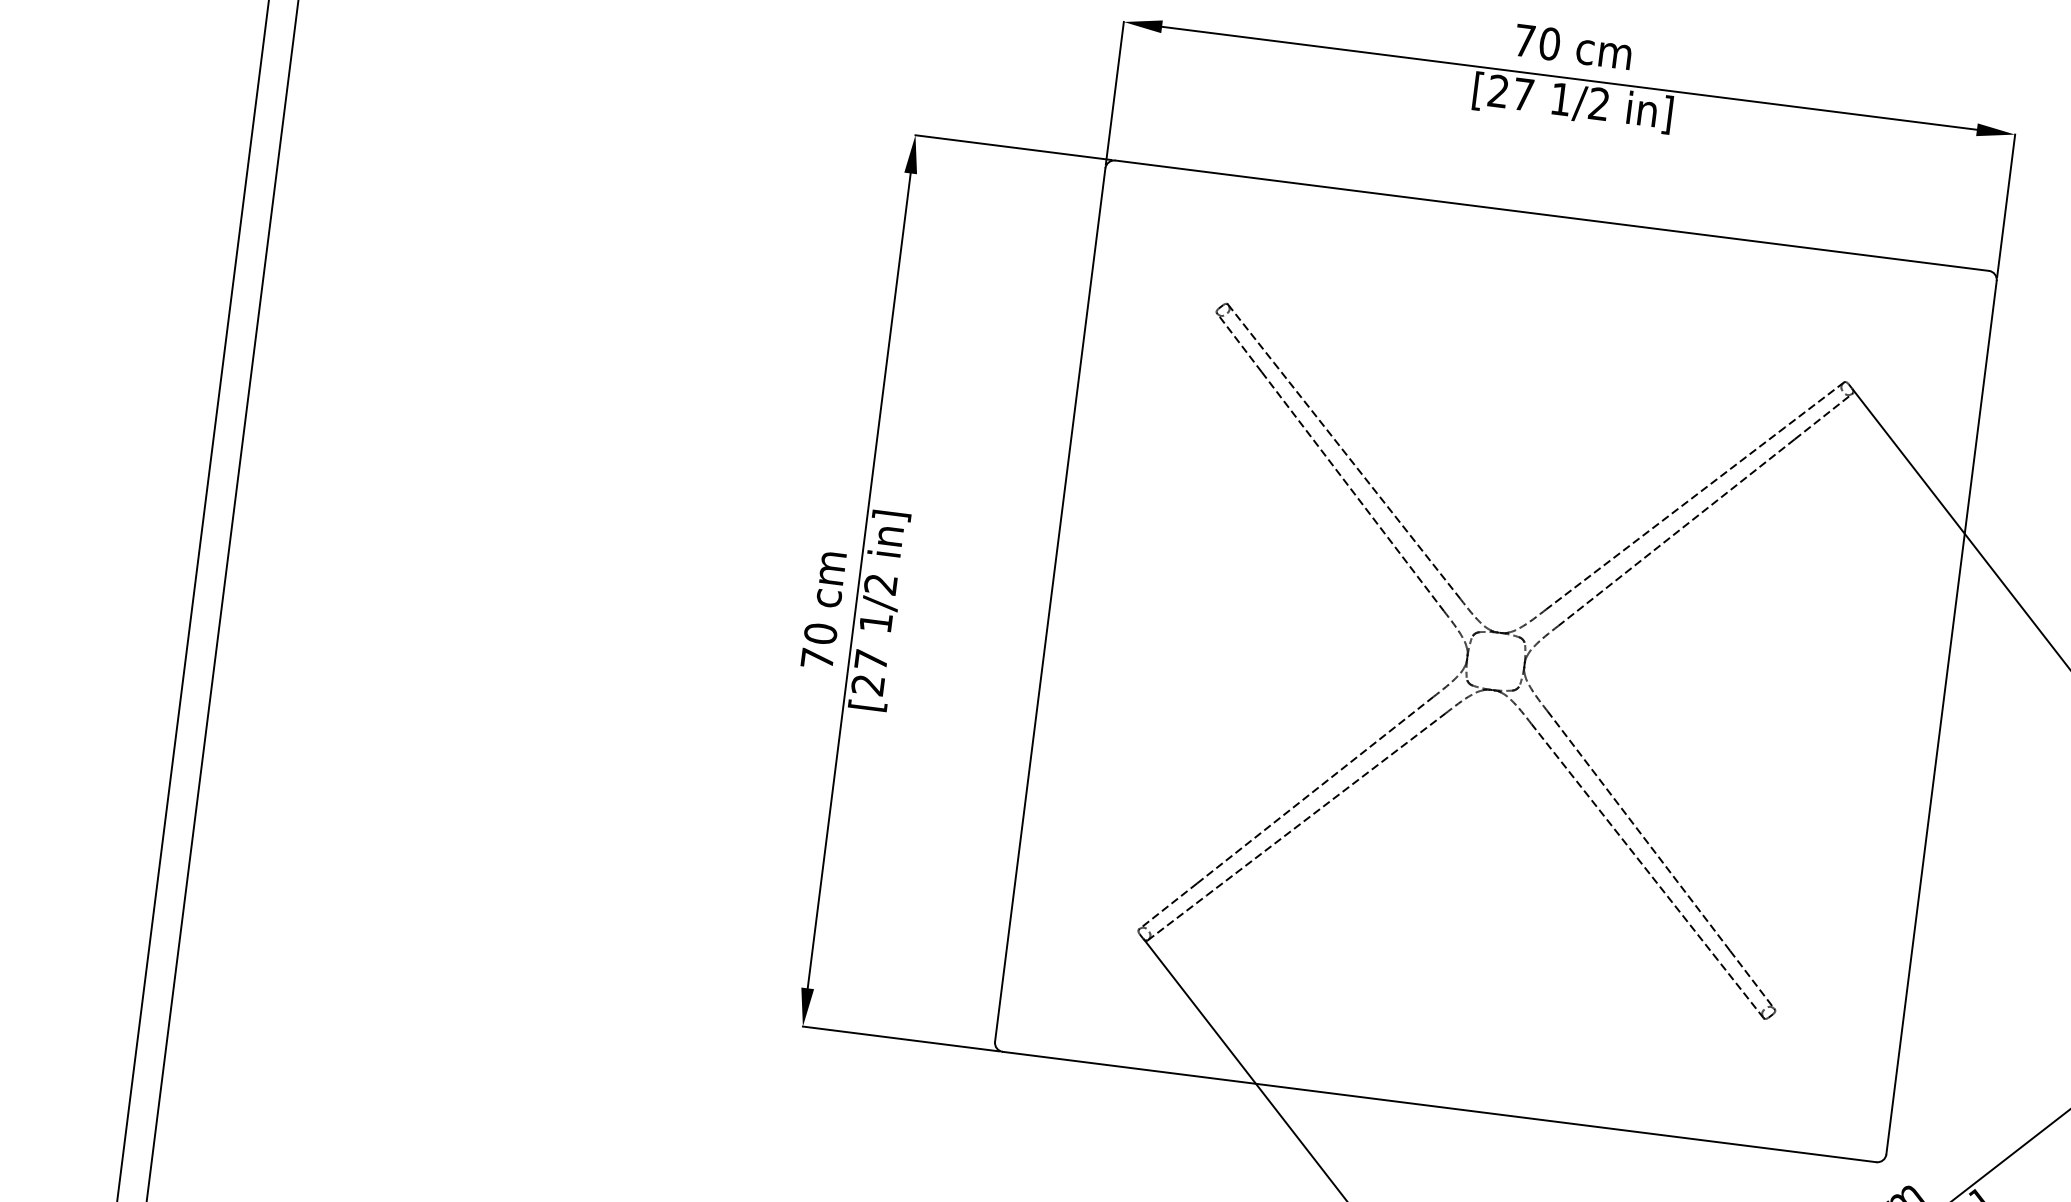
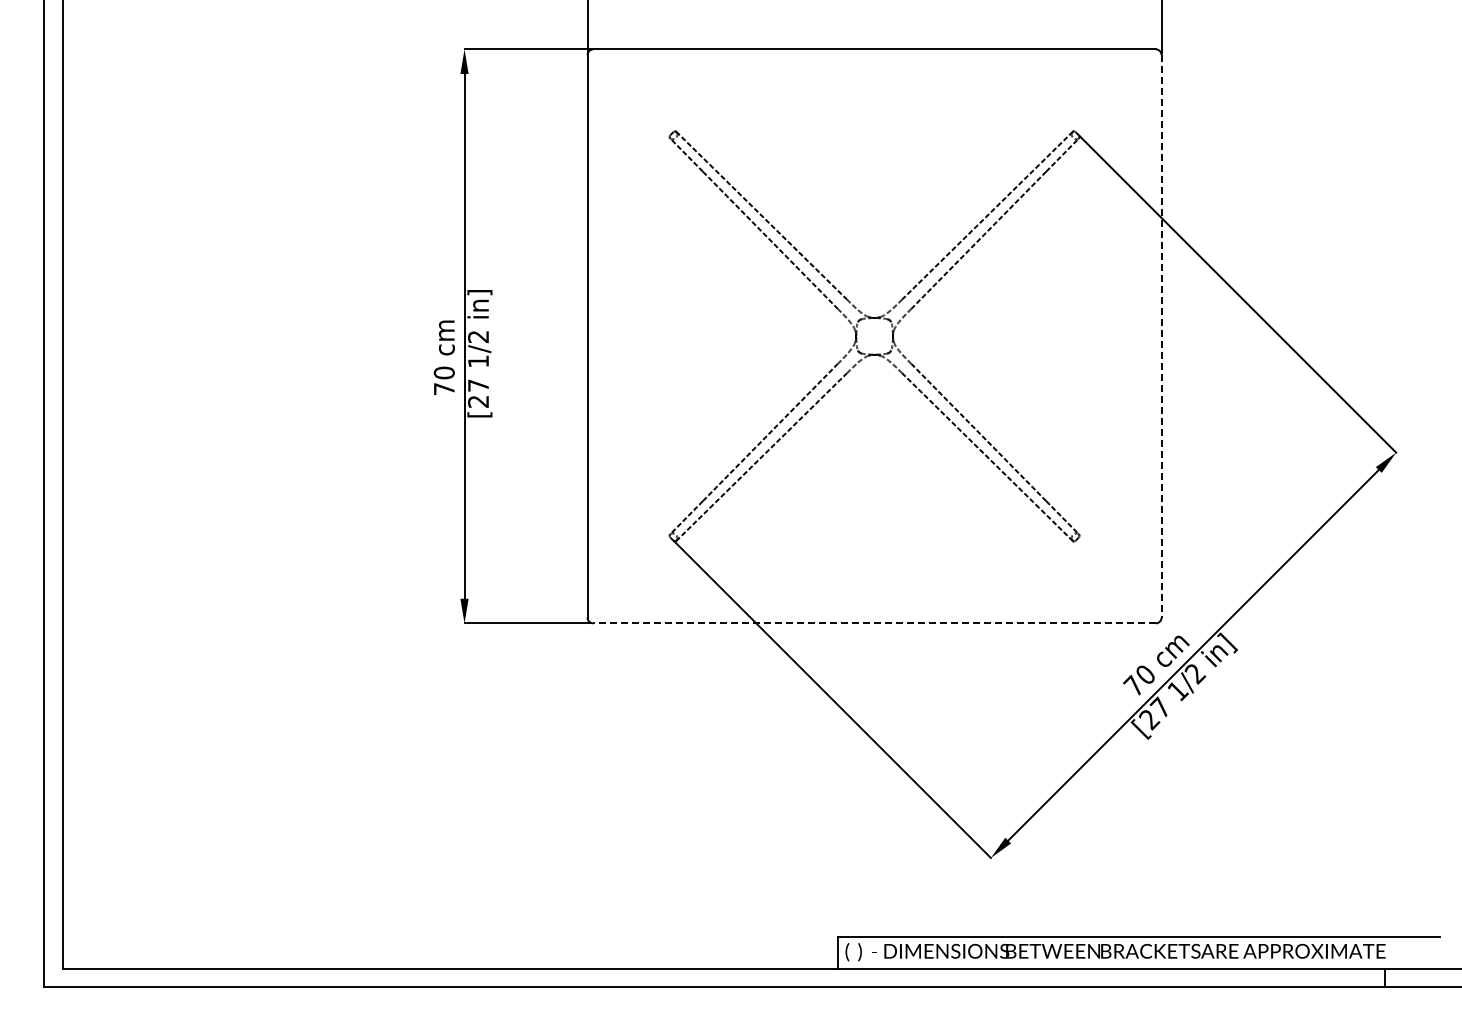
line: (1941, 717) -> (1161, 336), solid -> dashed
line: (1439, 1107) -> (874, 623), solid -> dashed

